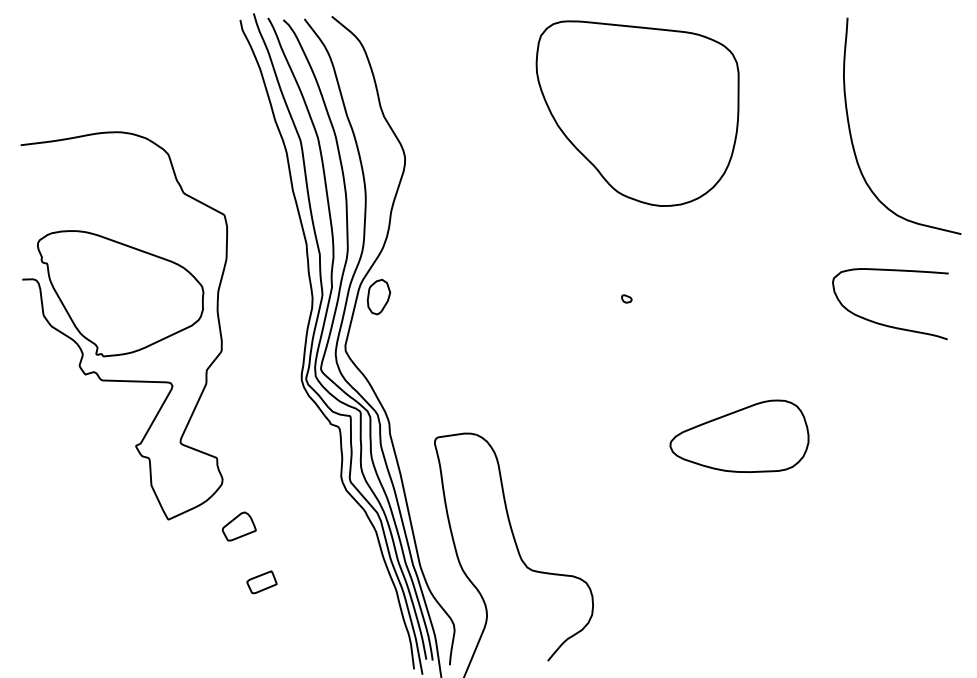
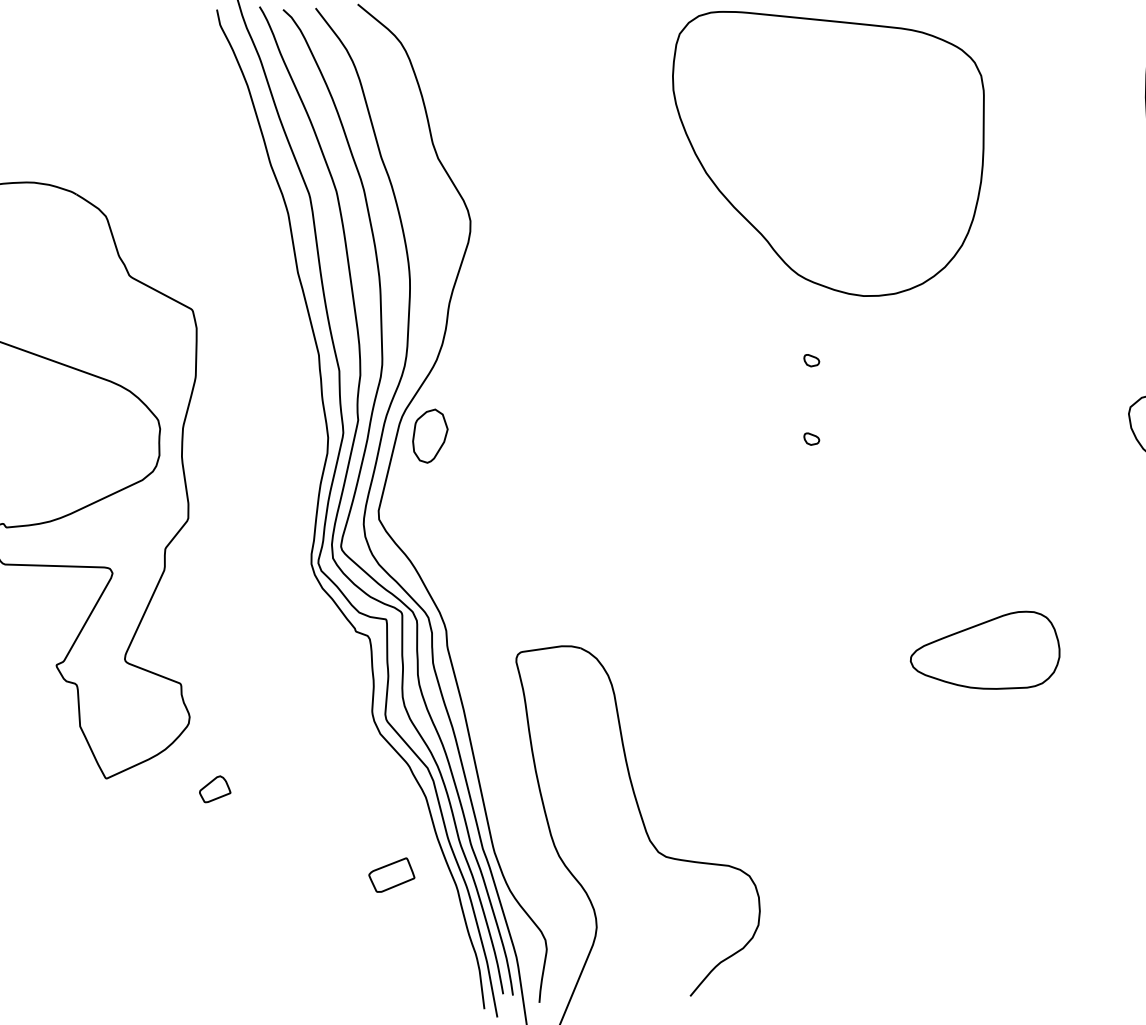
part: (626, 247) -> (811, 359), added
part: (739, 435) -> (985, 649), size x0.7
part: (238, 526) -> (214, 789), size x0.6
part: (261, 582) -> (391, 875), moved

